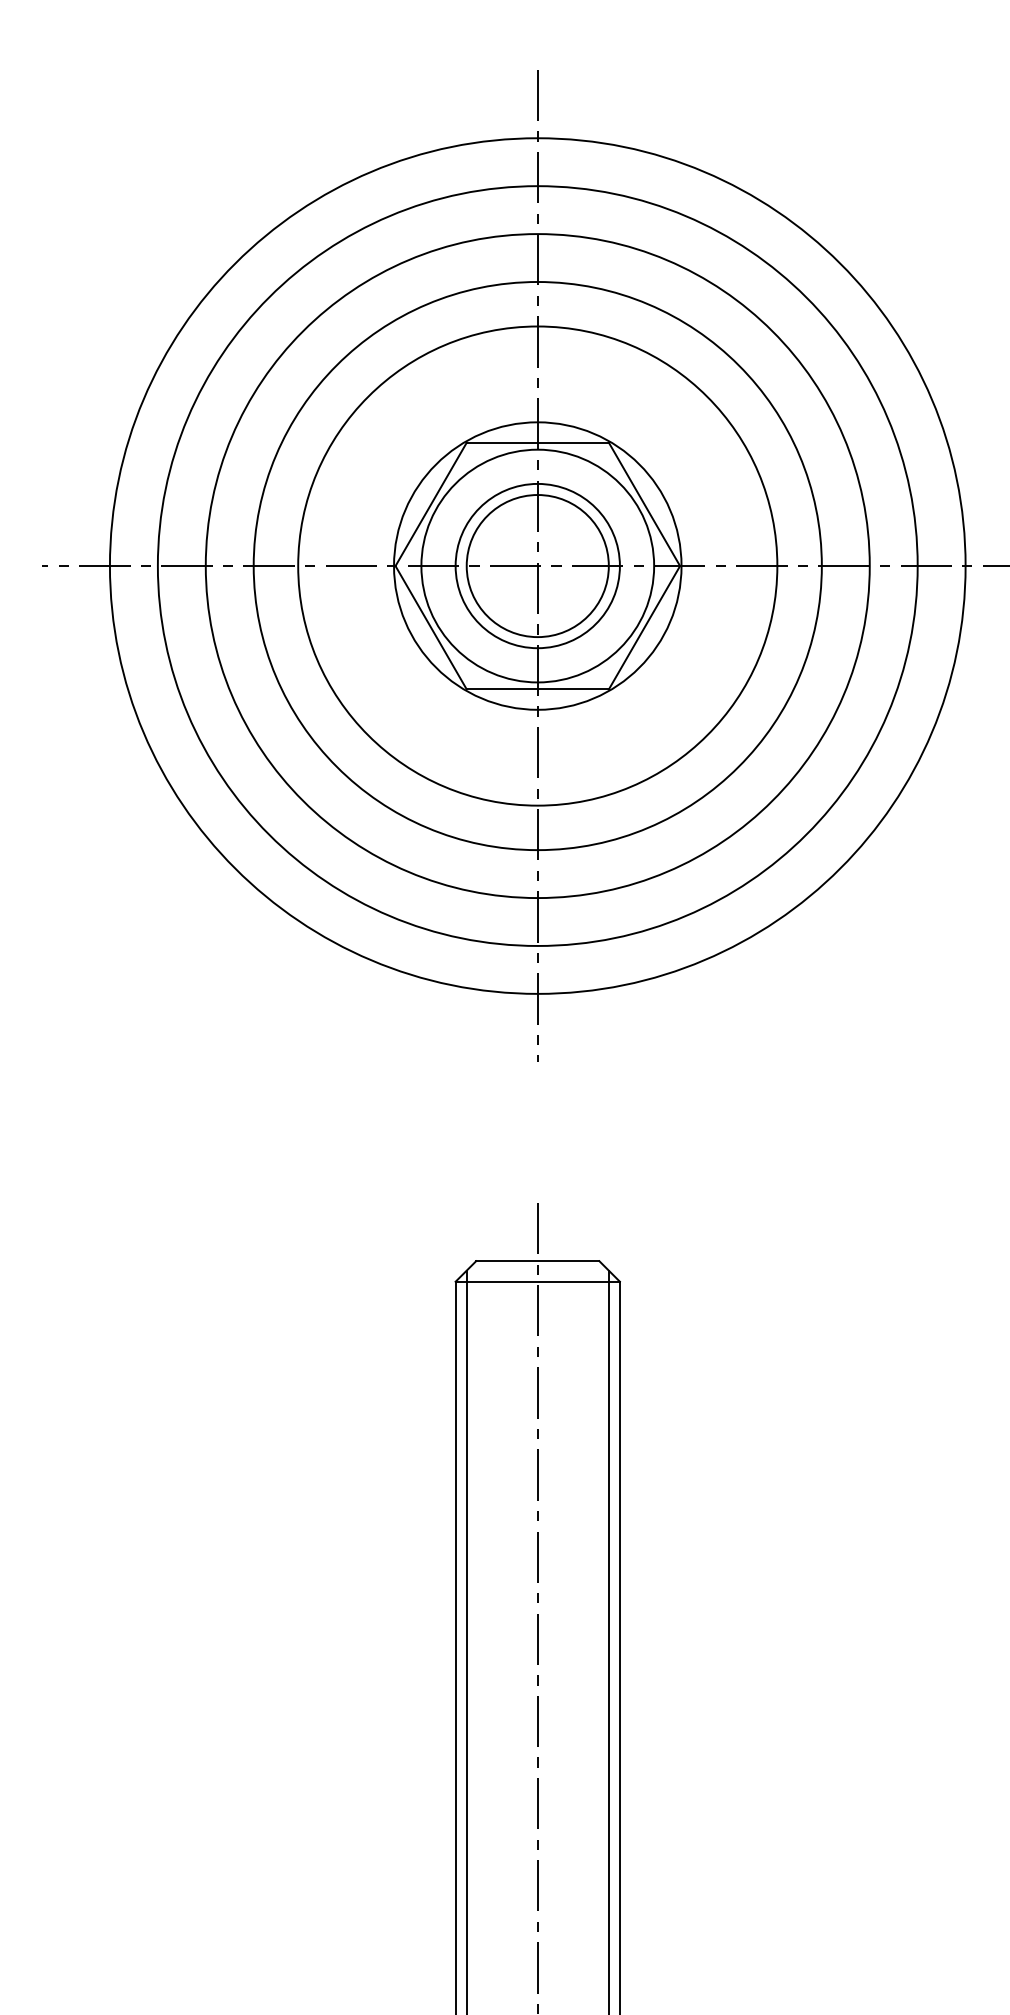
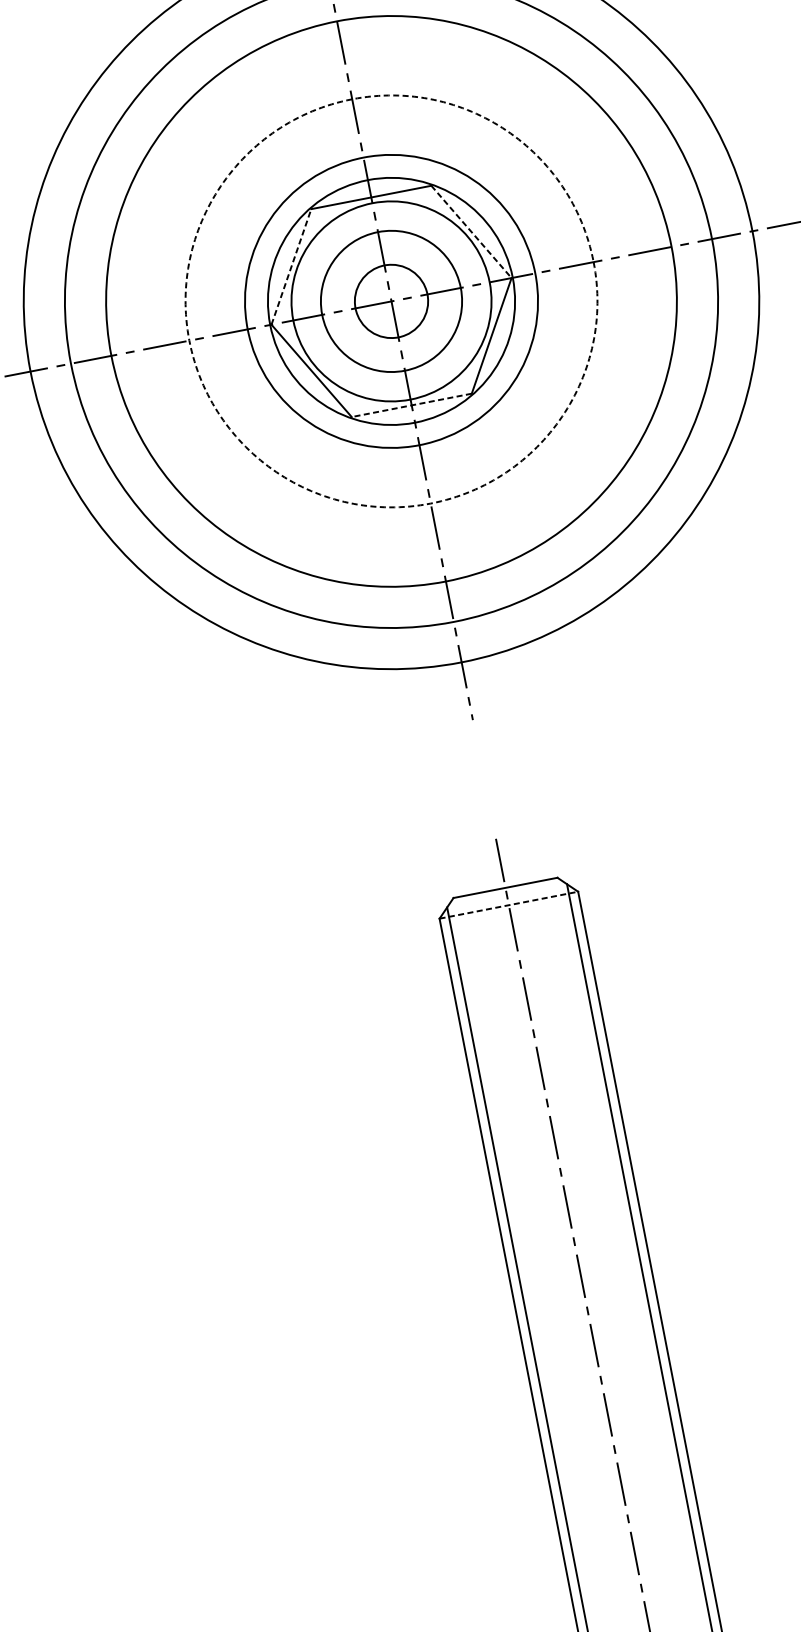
line: (431, 504) -> (291, 266), solid -> dashed
line: (644, 504) -> (471, 231), solid -> dashed
circle: (537, 565) -> (391, 300), solid -> dashed
circle: (537, 566) -> (391, 301), size x0.6
circle: (537, 566) -> (391, 301), size x0.6
line: (537, 689) -> (411, 405), solid -> dashed
line: (538, 1281) -> (509, 904), solid -> dashed

